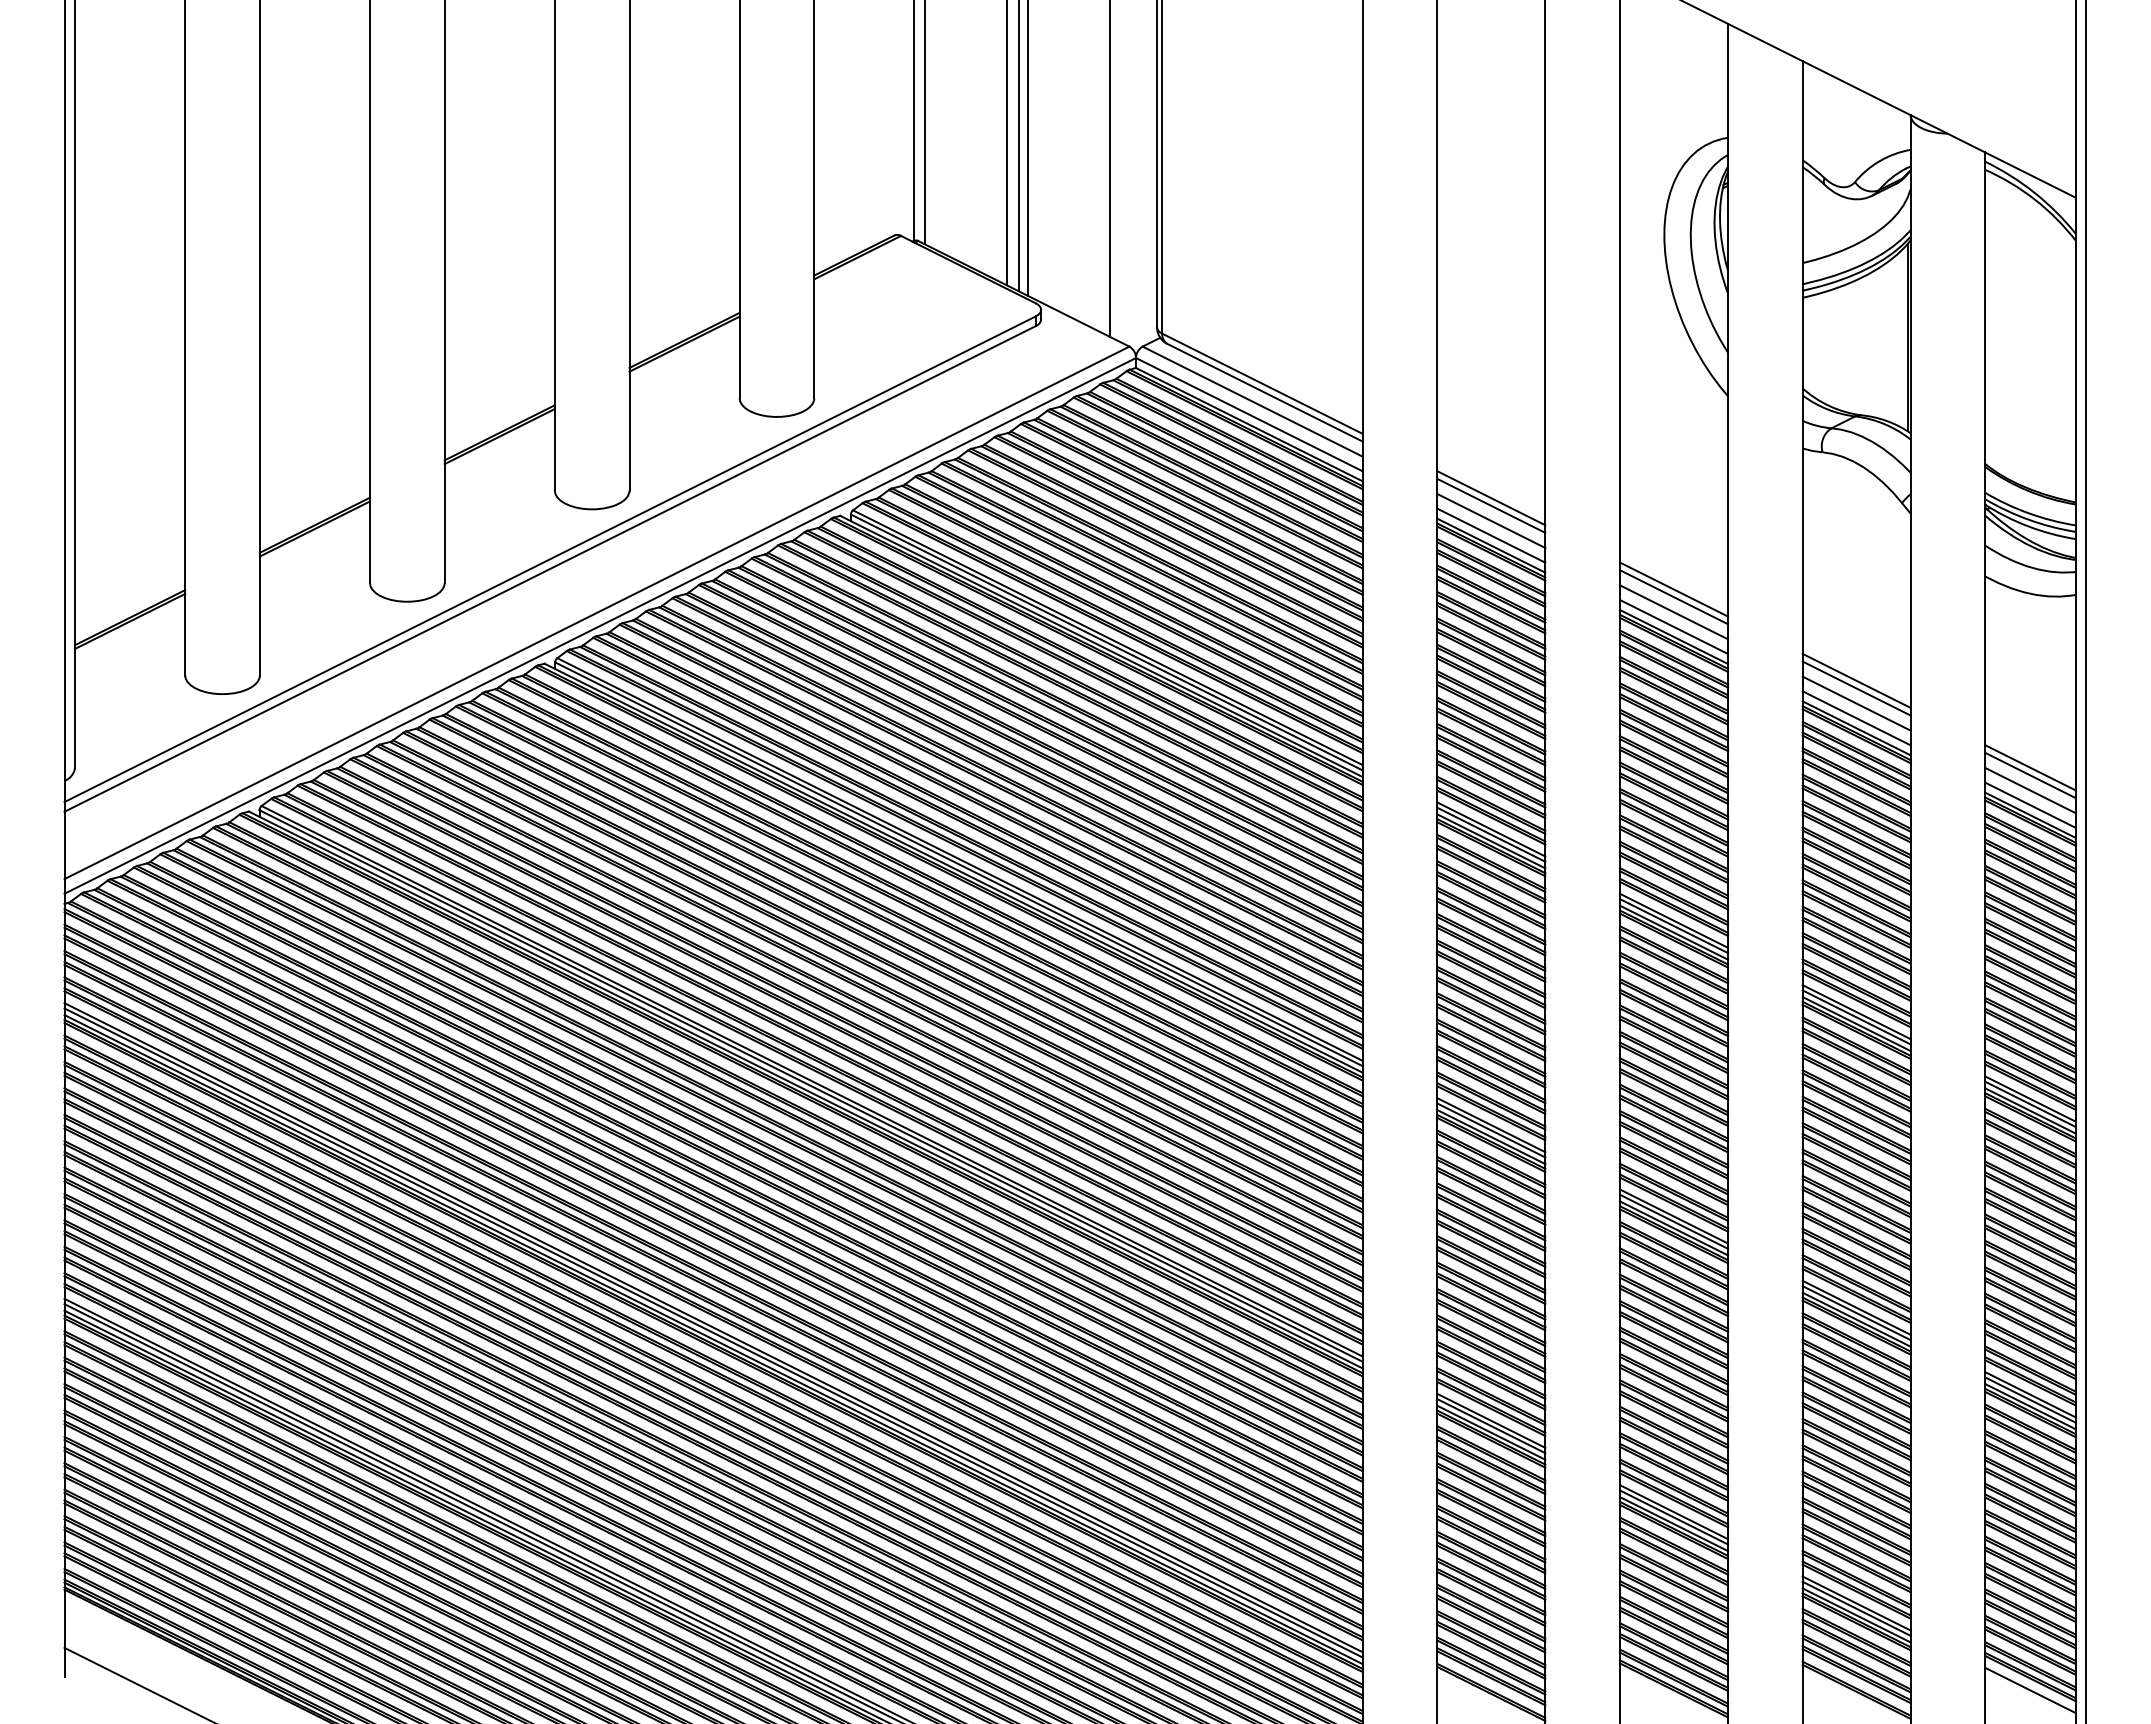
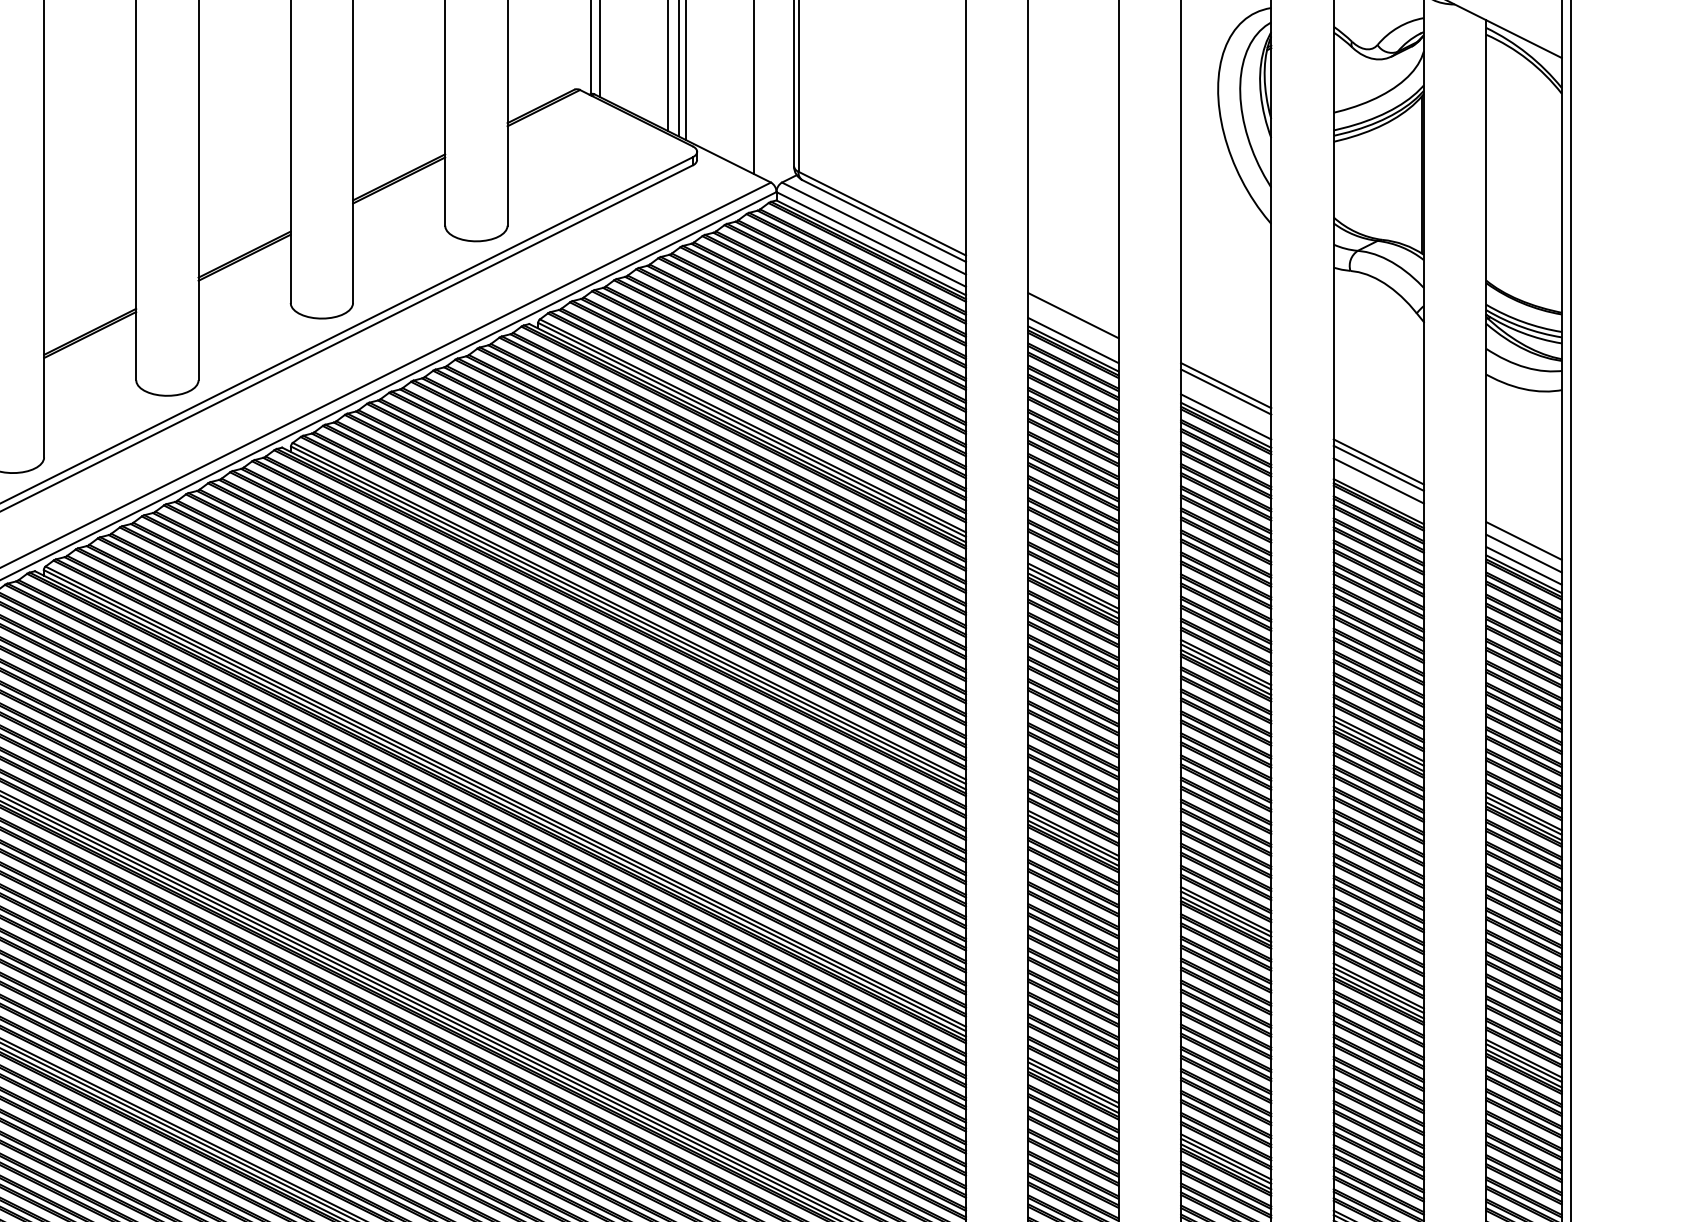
line: (1491, 498) -> (1073, 309), removed
line: (1491, 520) -> (1073, 327), removed
line: (1673, 612) -> (1225, 404), removed
line: (1856, 718) -> (1378, 493), removed
line: (2030, 767) -> (1524, 534), removed

